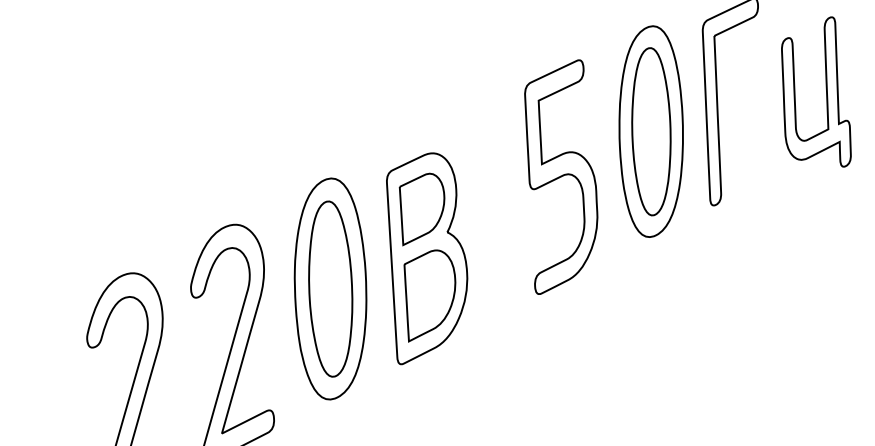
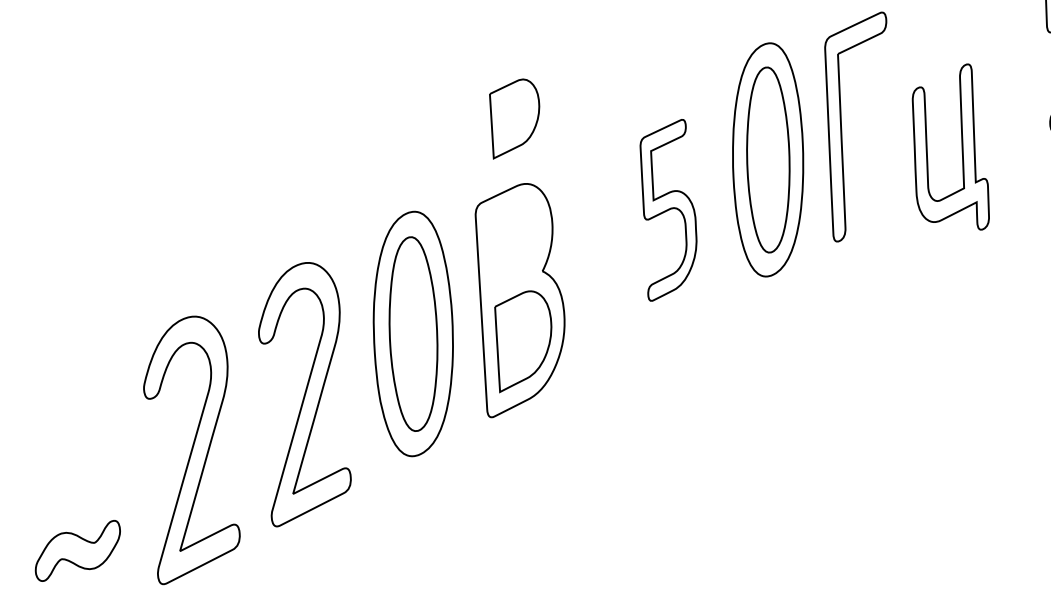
part: (825, 91) -> (961, 146), moved
part: (561, 177) -> (668, 210), size x0.7
part: (421, 209) -> (514, 118), moved

